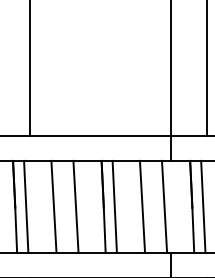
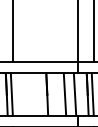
line: (53, 206) -> (24, 94), removed
line: (75, 206) -> (34, 94), removed
line: (115, 206) -> (52, 94), removed

